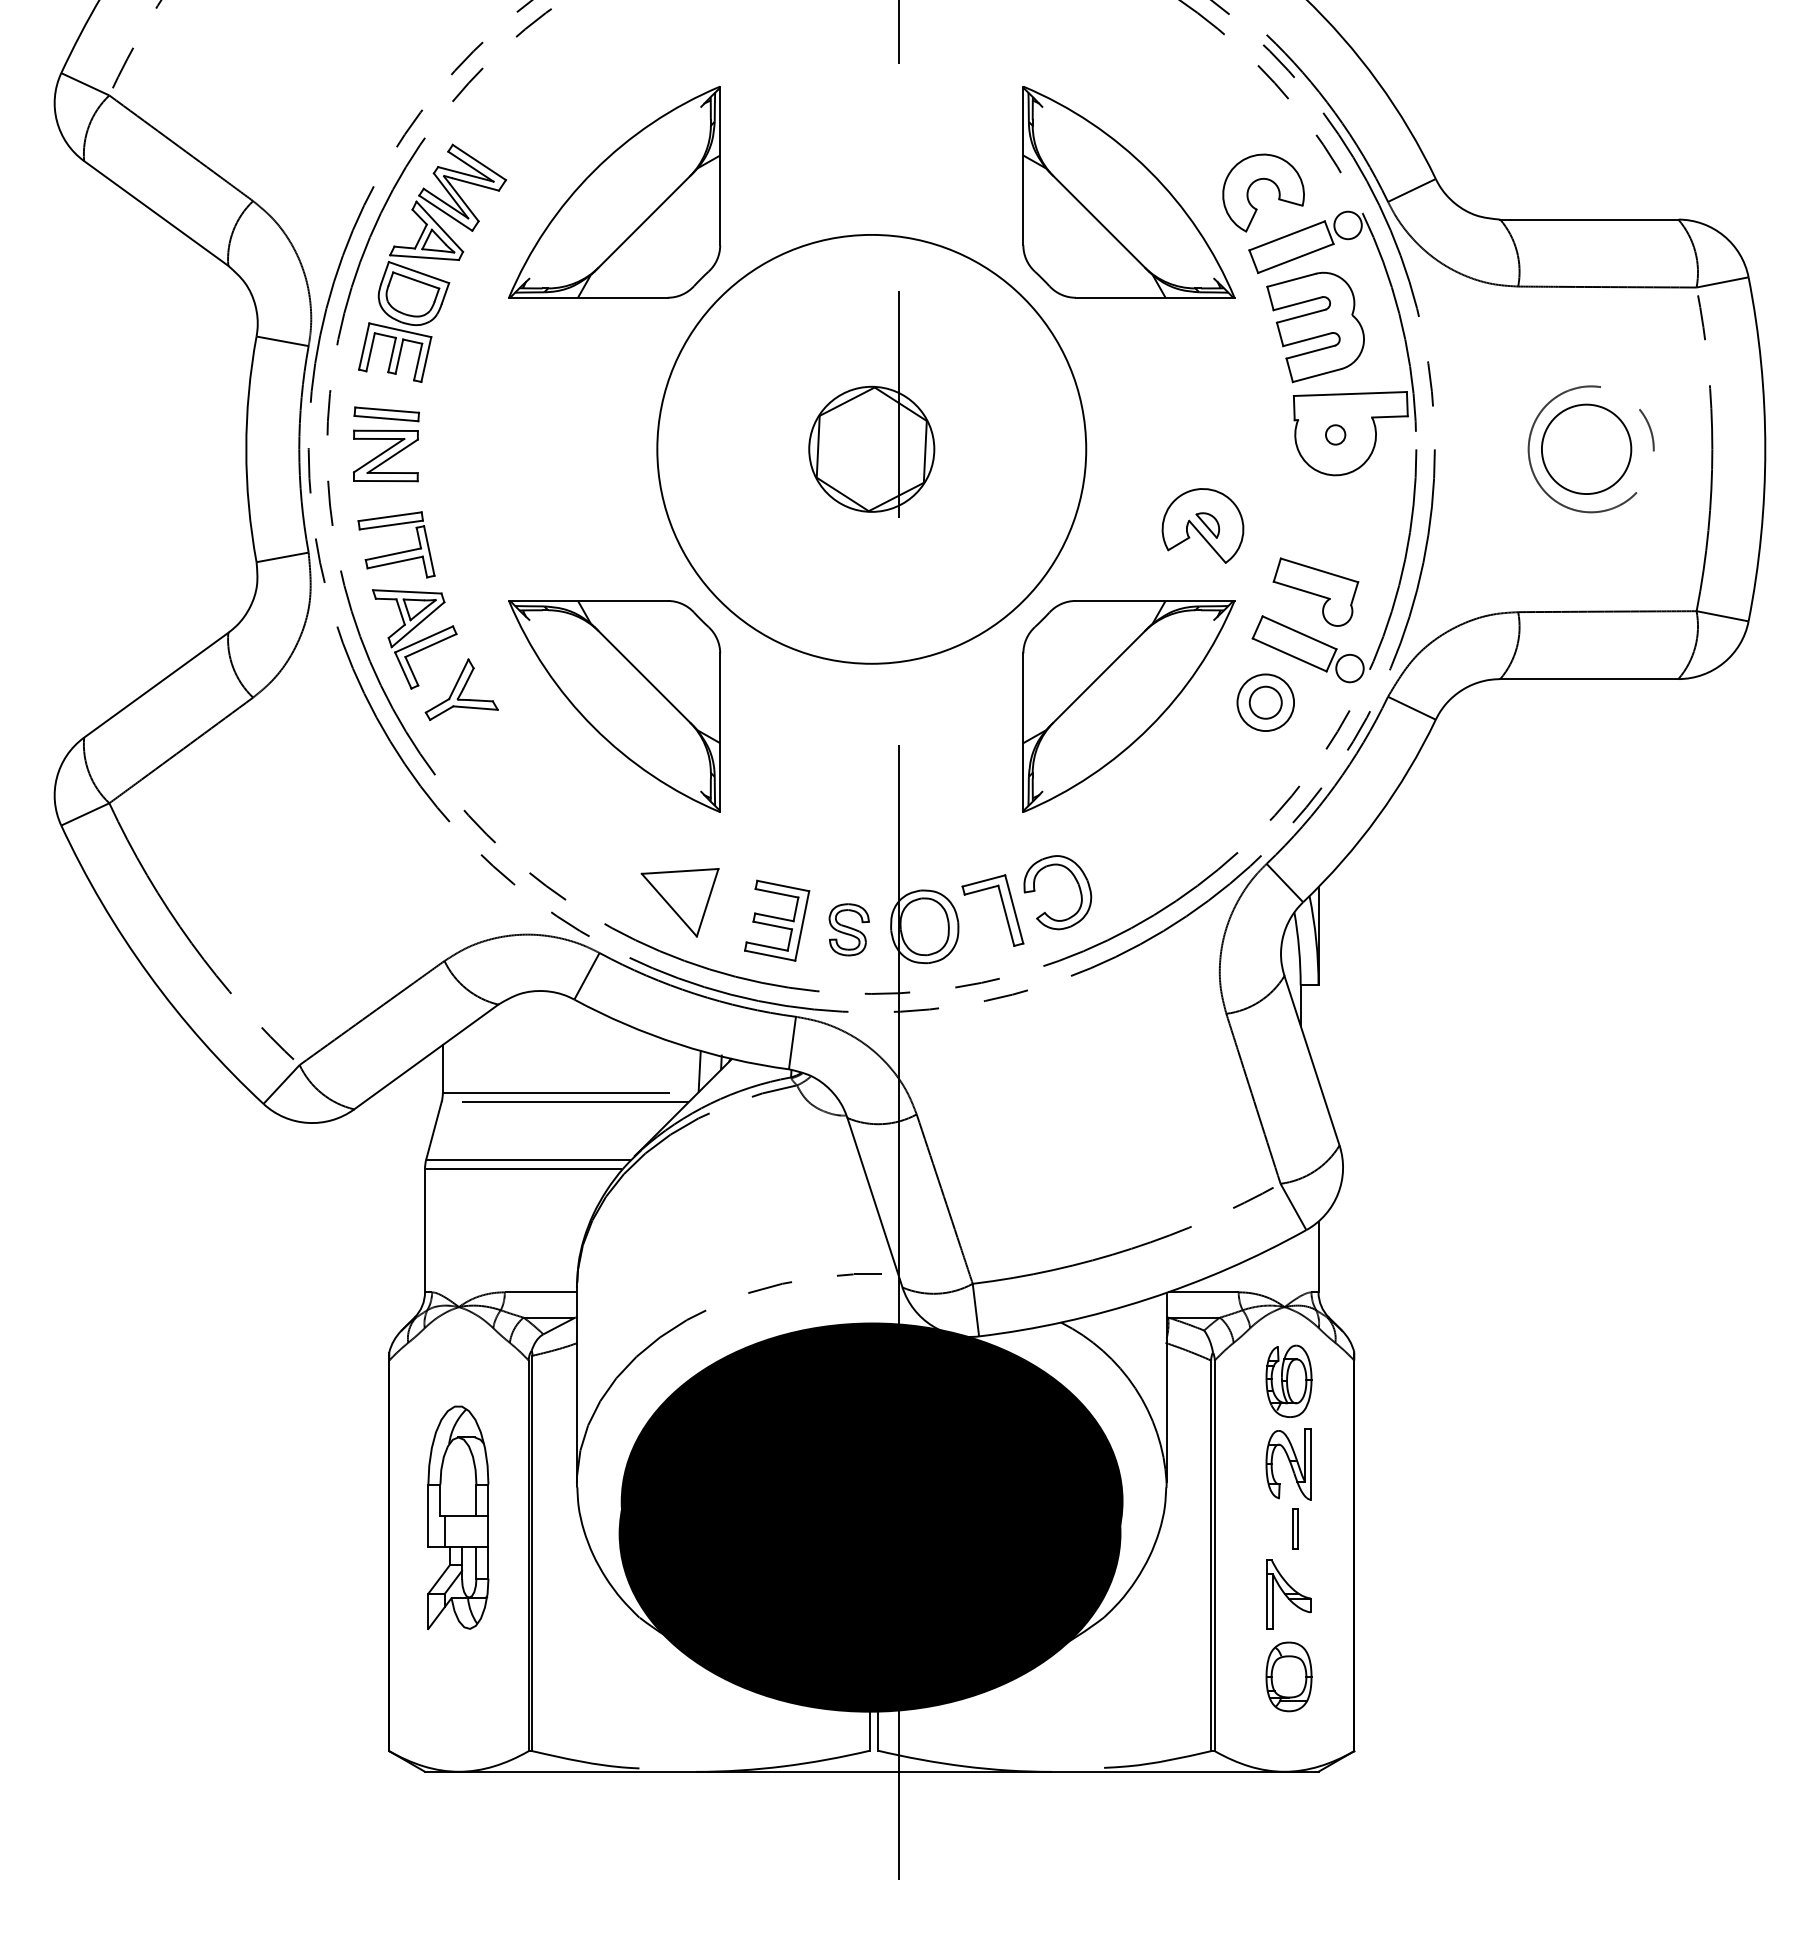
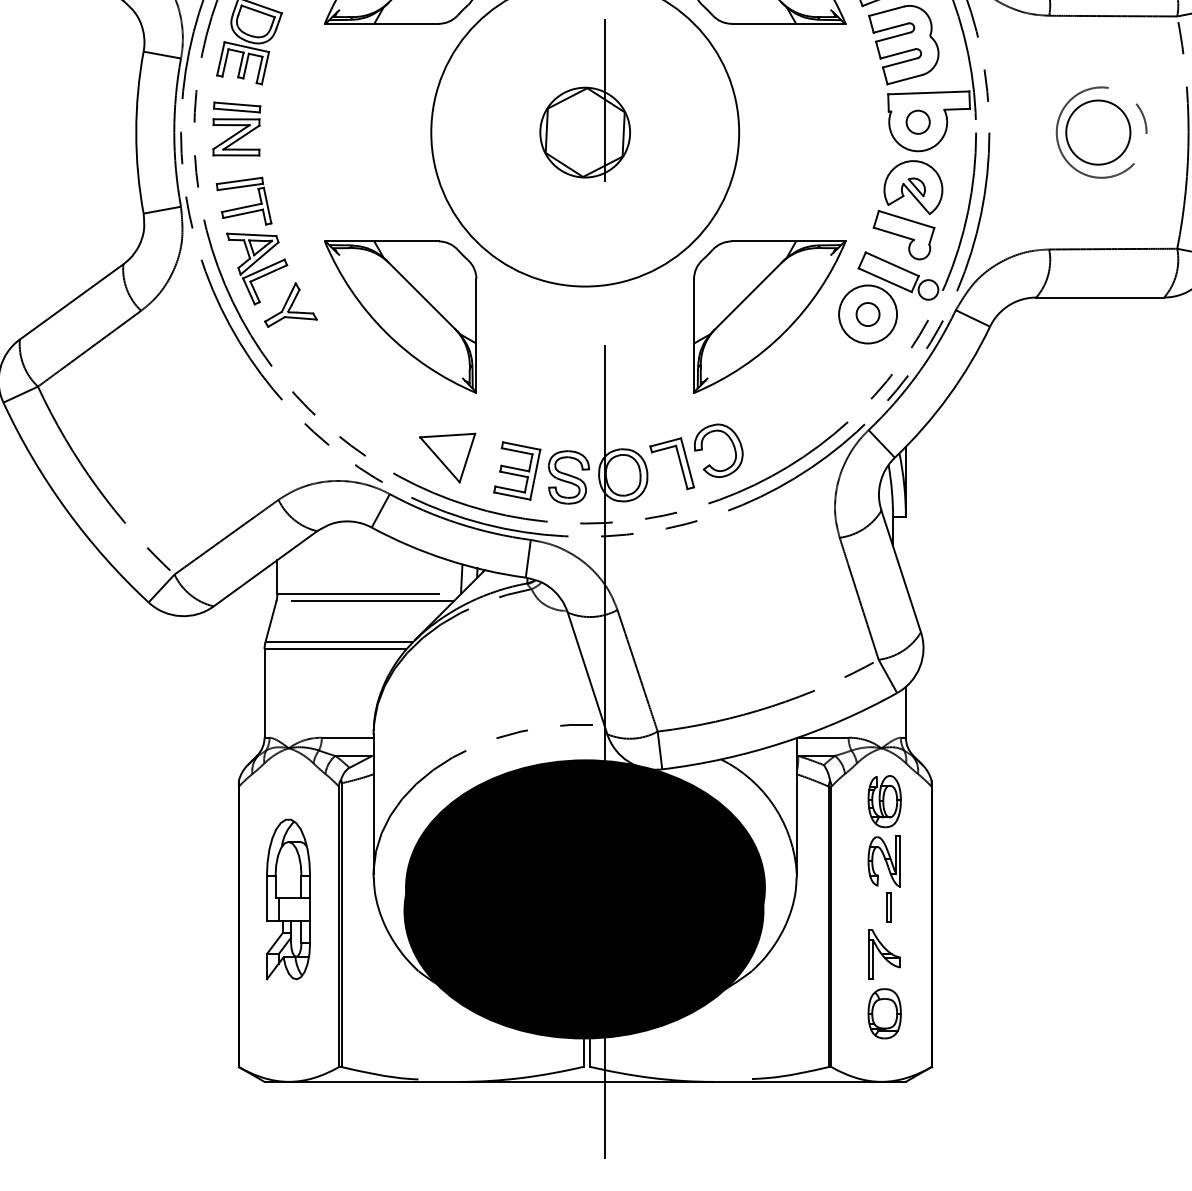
circle: (1335, 434) -> (918, 121), size x1.67
part: (1202, 525) -> (913, 187), moved
circle: (1265, 702) -> (867, 314), size x1.43
part: (849, 929) -> (569, 477), size x1.43

